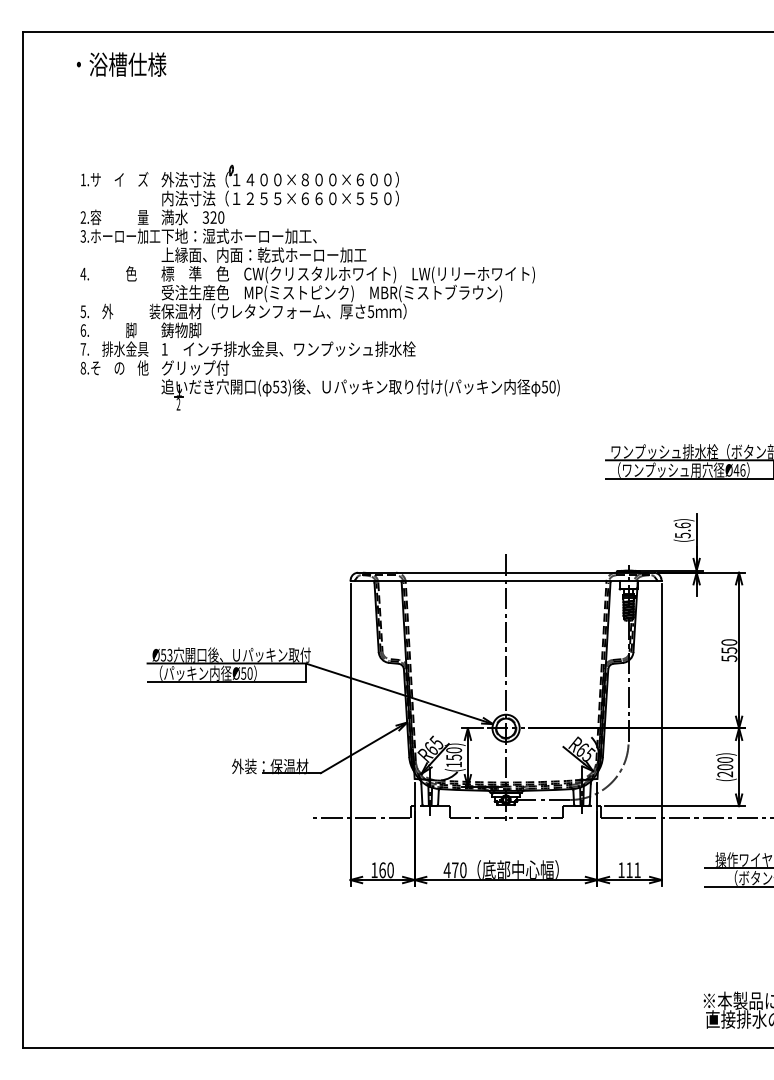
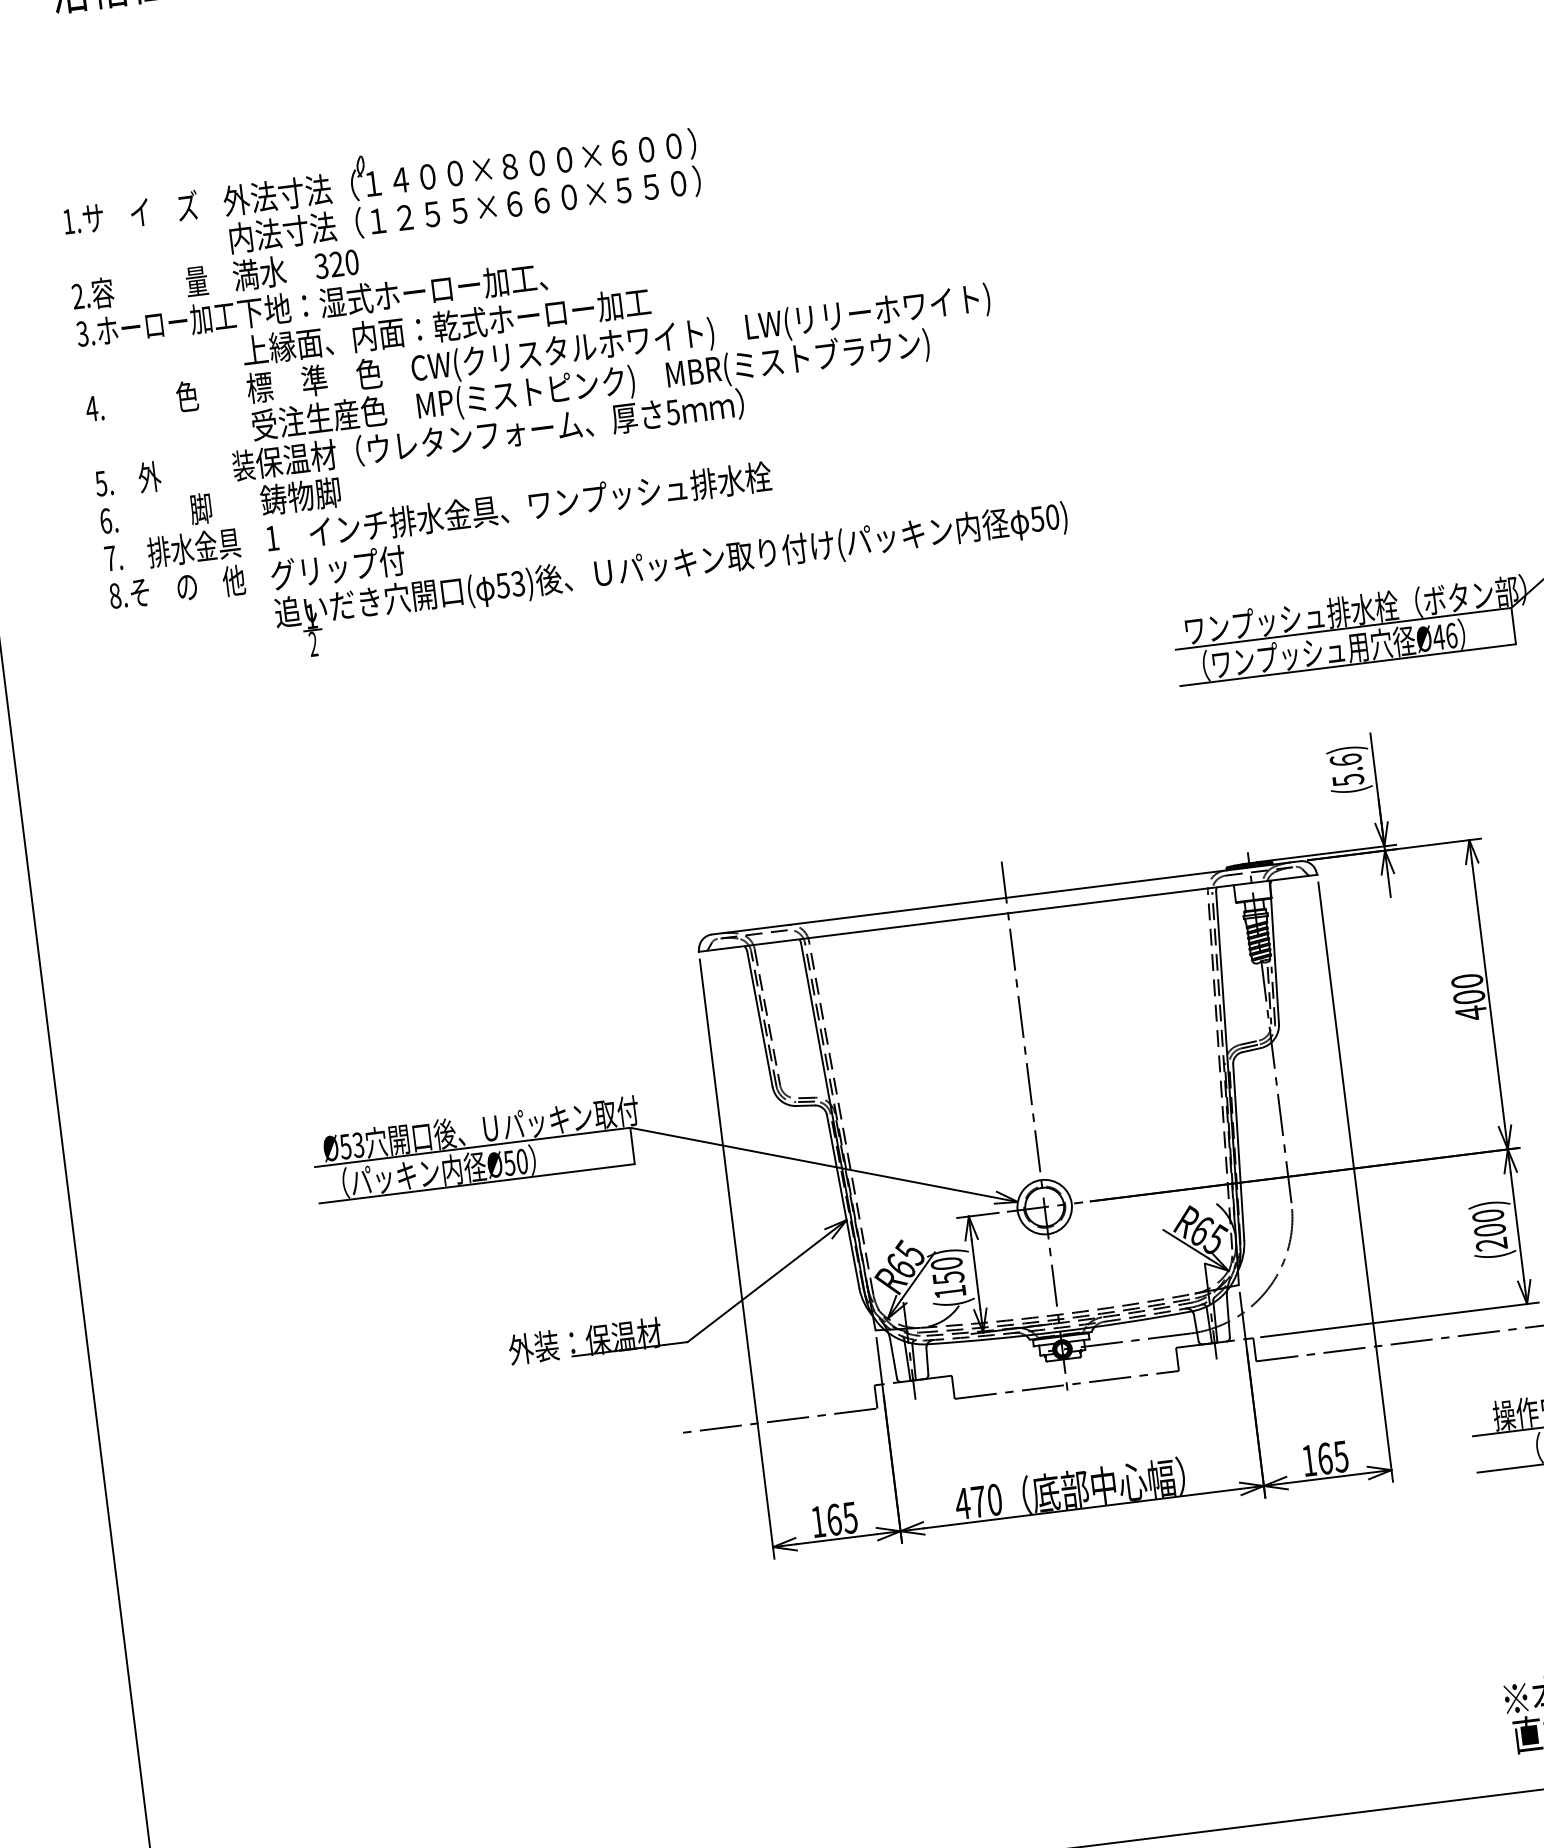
text: (729, 654) -> (1470, 1005), 550 -> 400
text: (390, 870) -> (850, 1518), 160 -> 165
text: (633, 870) -> (1333, 1458), 111 -> 165

